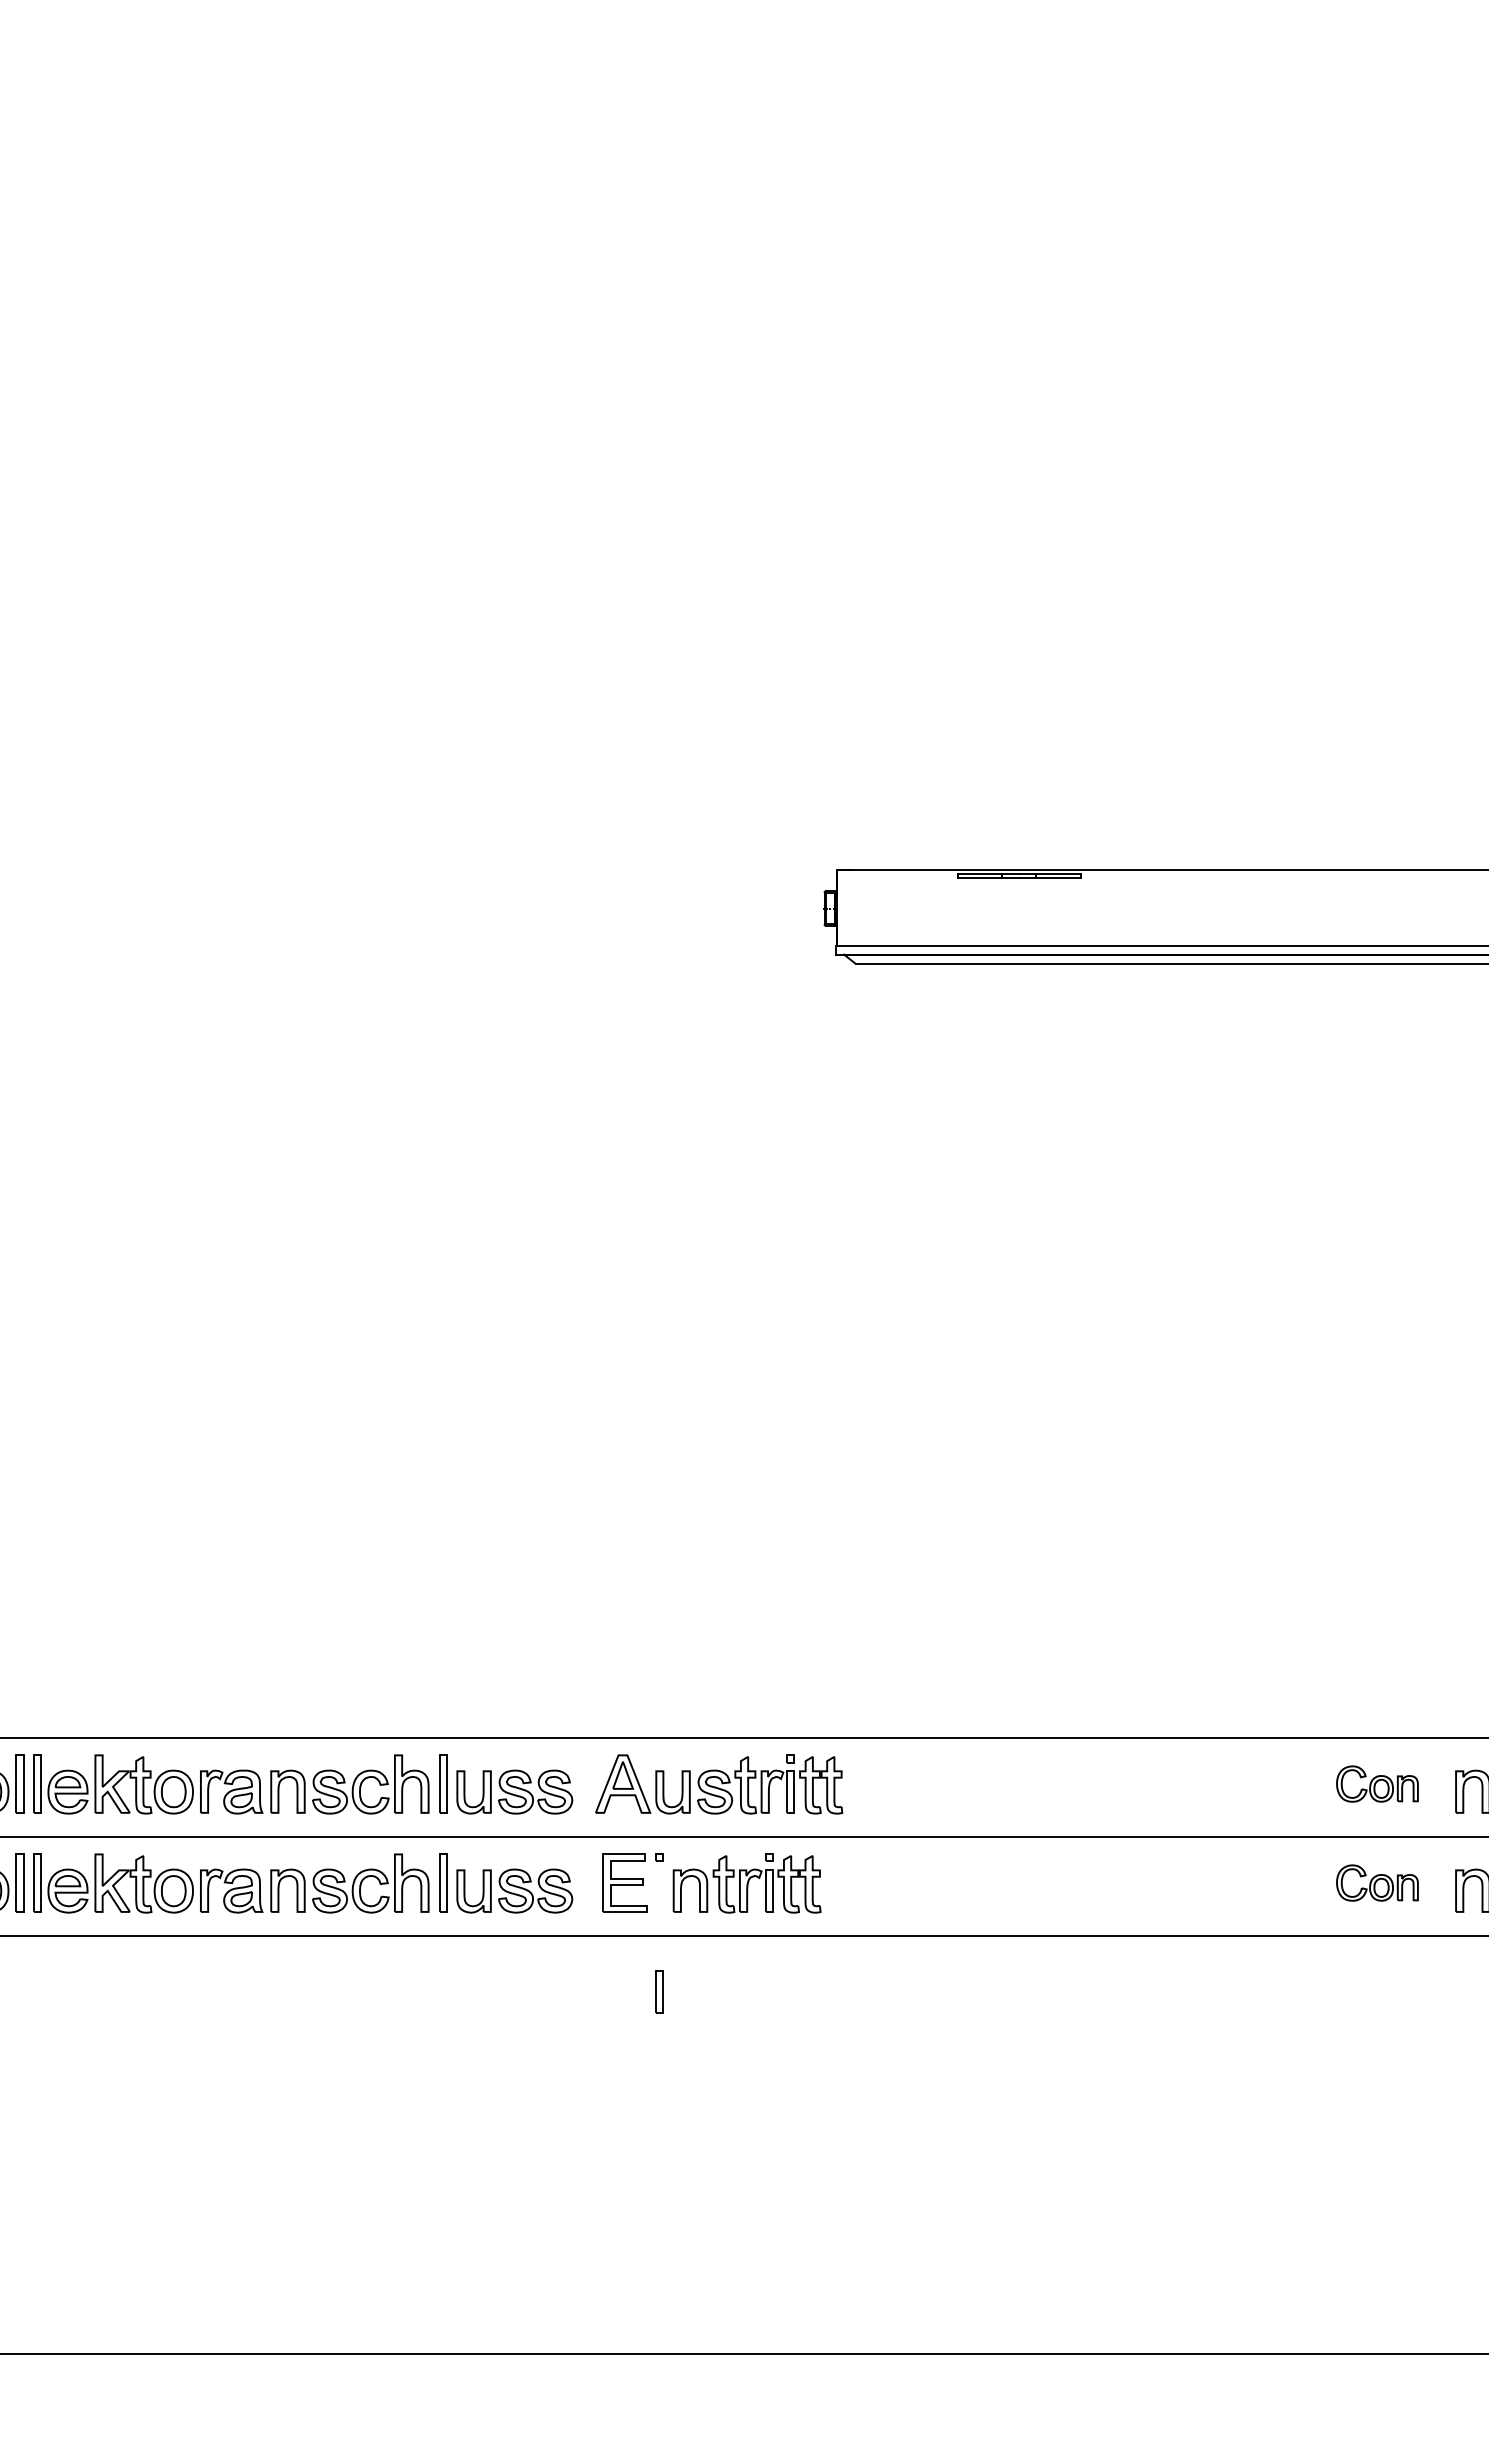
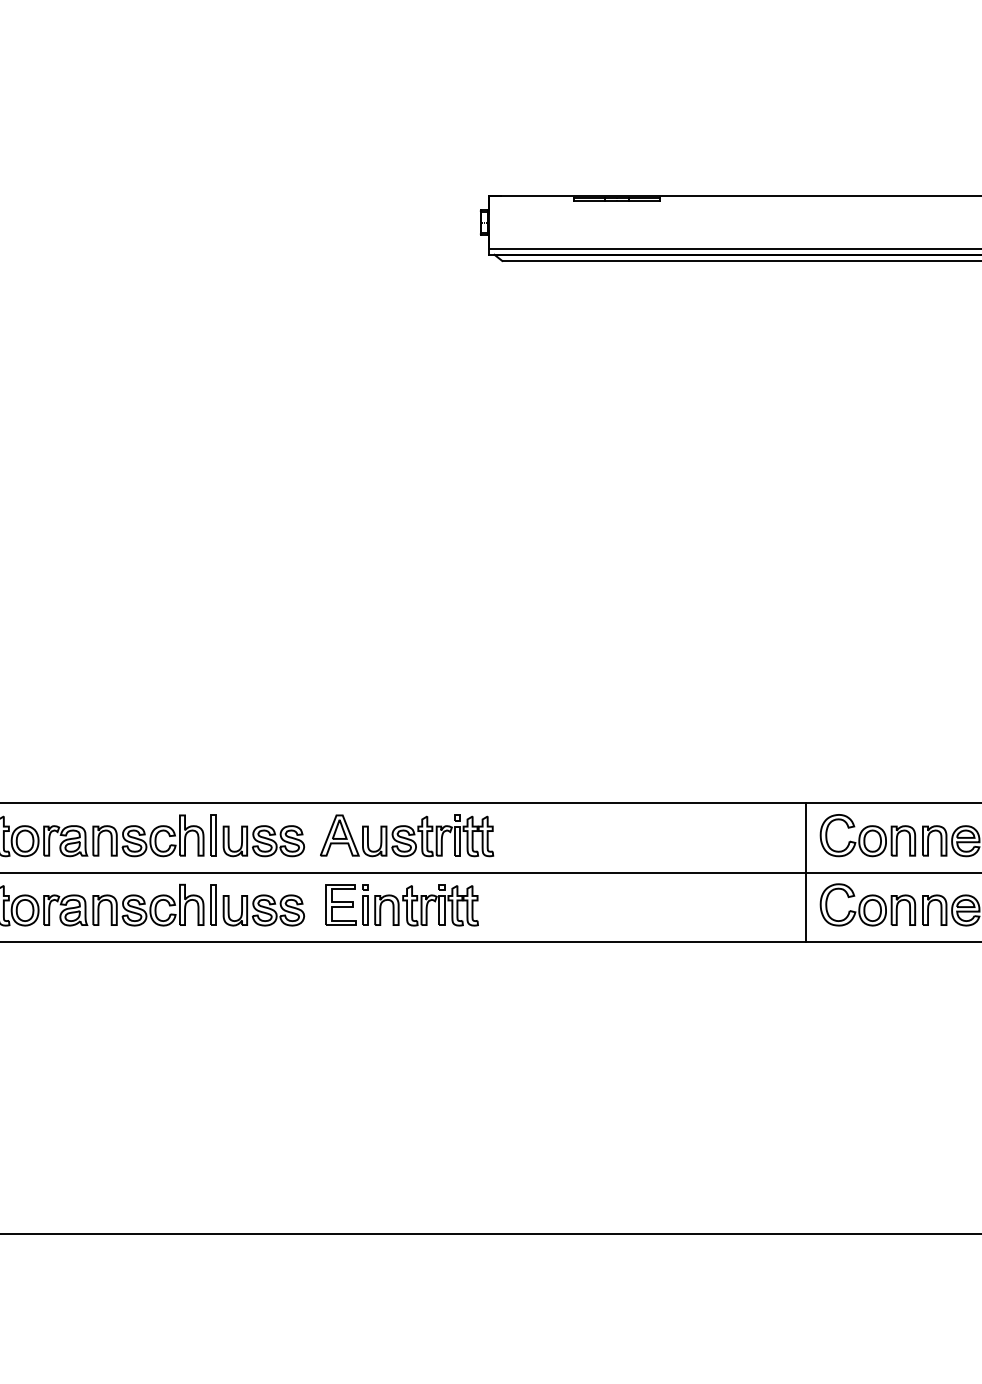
part: (1377, 1783) -> (867, 835), size x1.67
line: (1289, 1837) -> (806, 872), added
part: (1377, 1882) -> (867, 904), size x1.67
part: (659, 1991) -> (365, 910), moved

